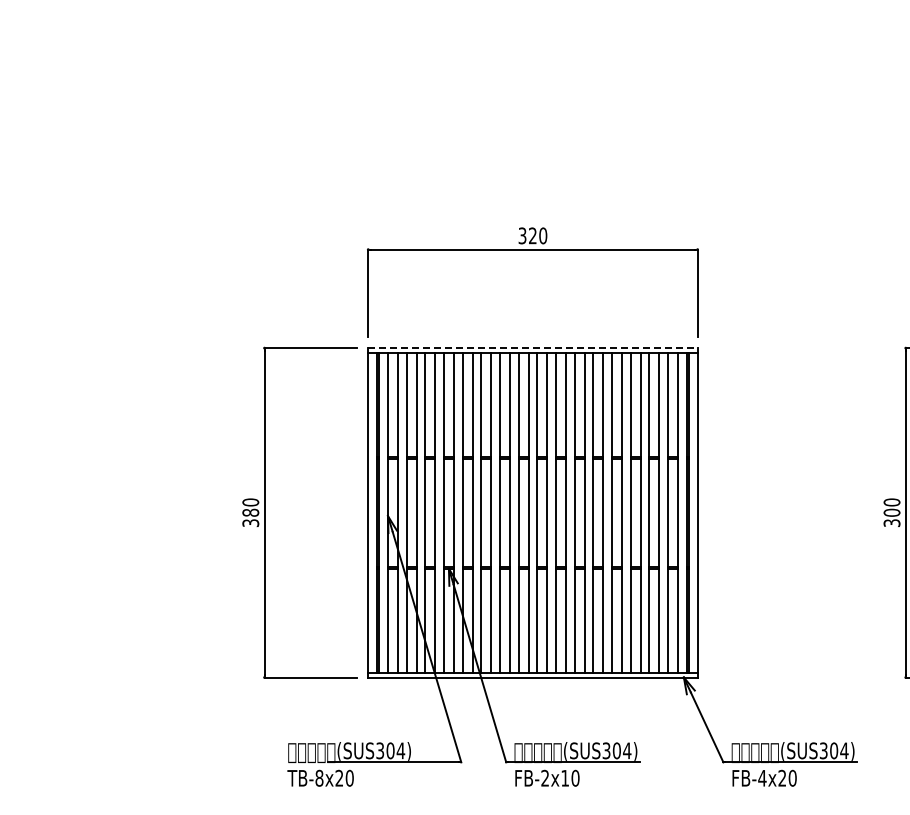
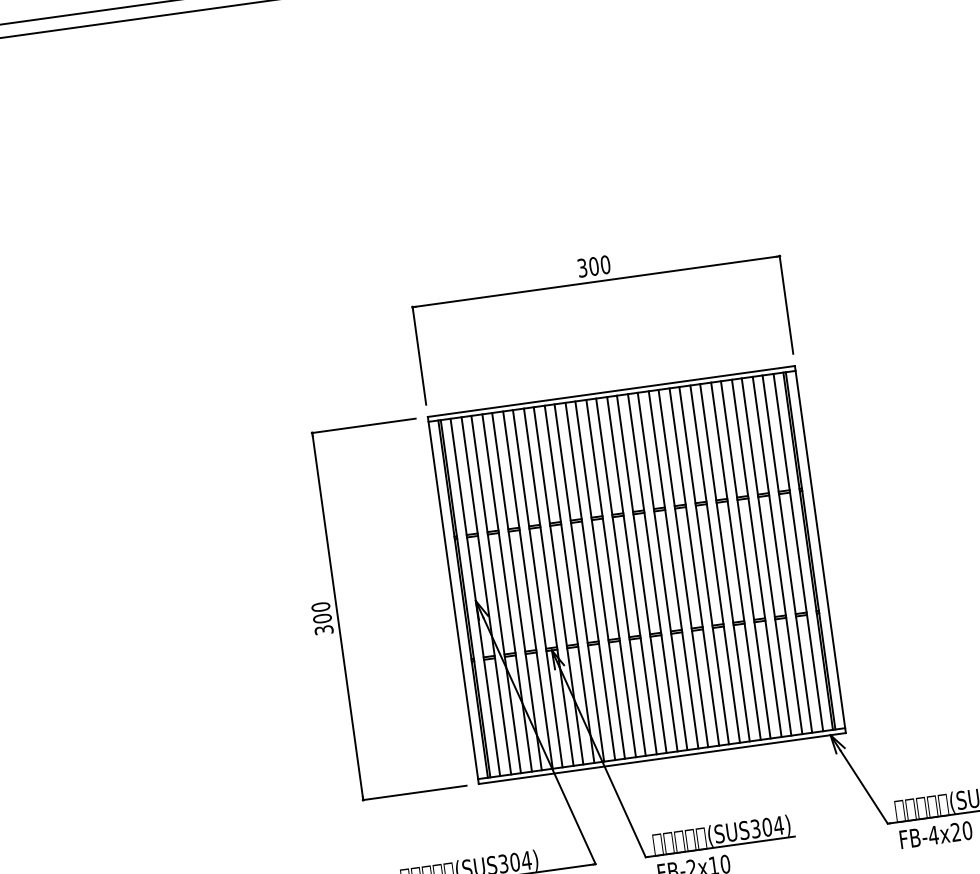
text: (532, 235) -> (593, 266), 320 -> 300
line: (532, 348) -> (610, 391), dashed -> solid
text: (250, 512) -> (322, 618), 380 -> 300

